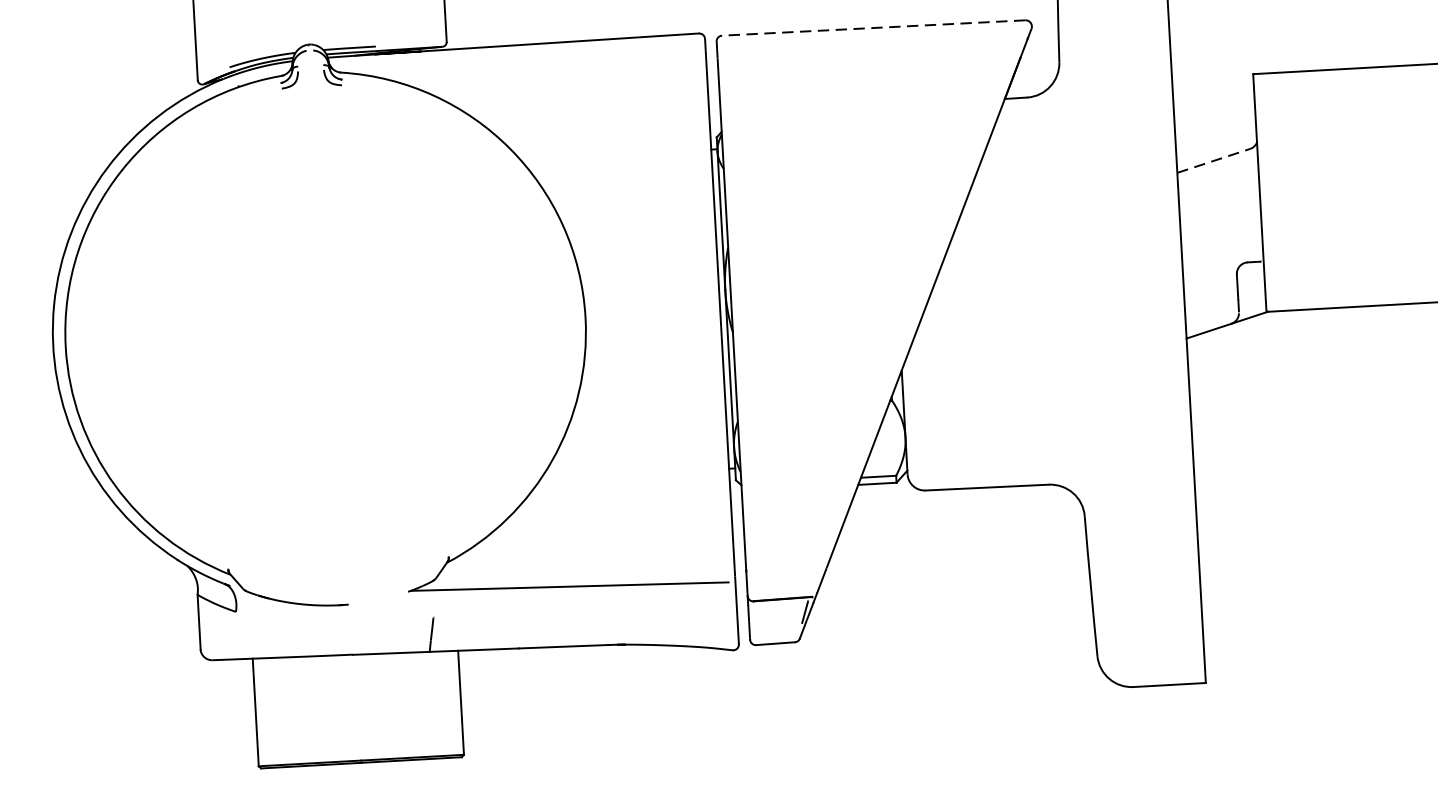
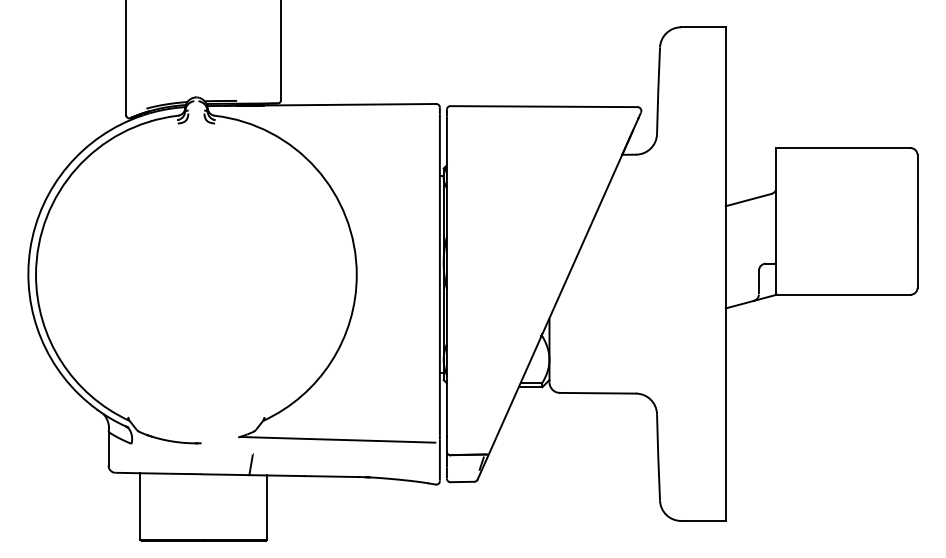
line: (874, 27) -> (544, 106), dashed -> solid
line: (1213, 161) -> (748, 200), dashed -> solid

